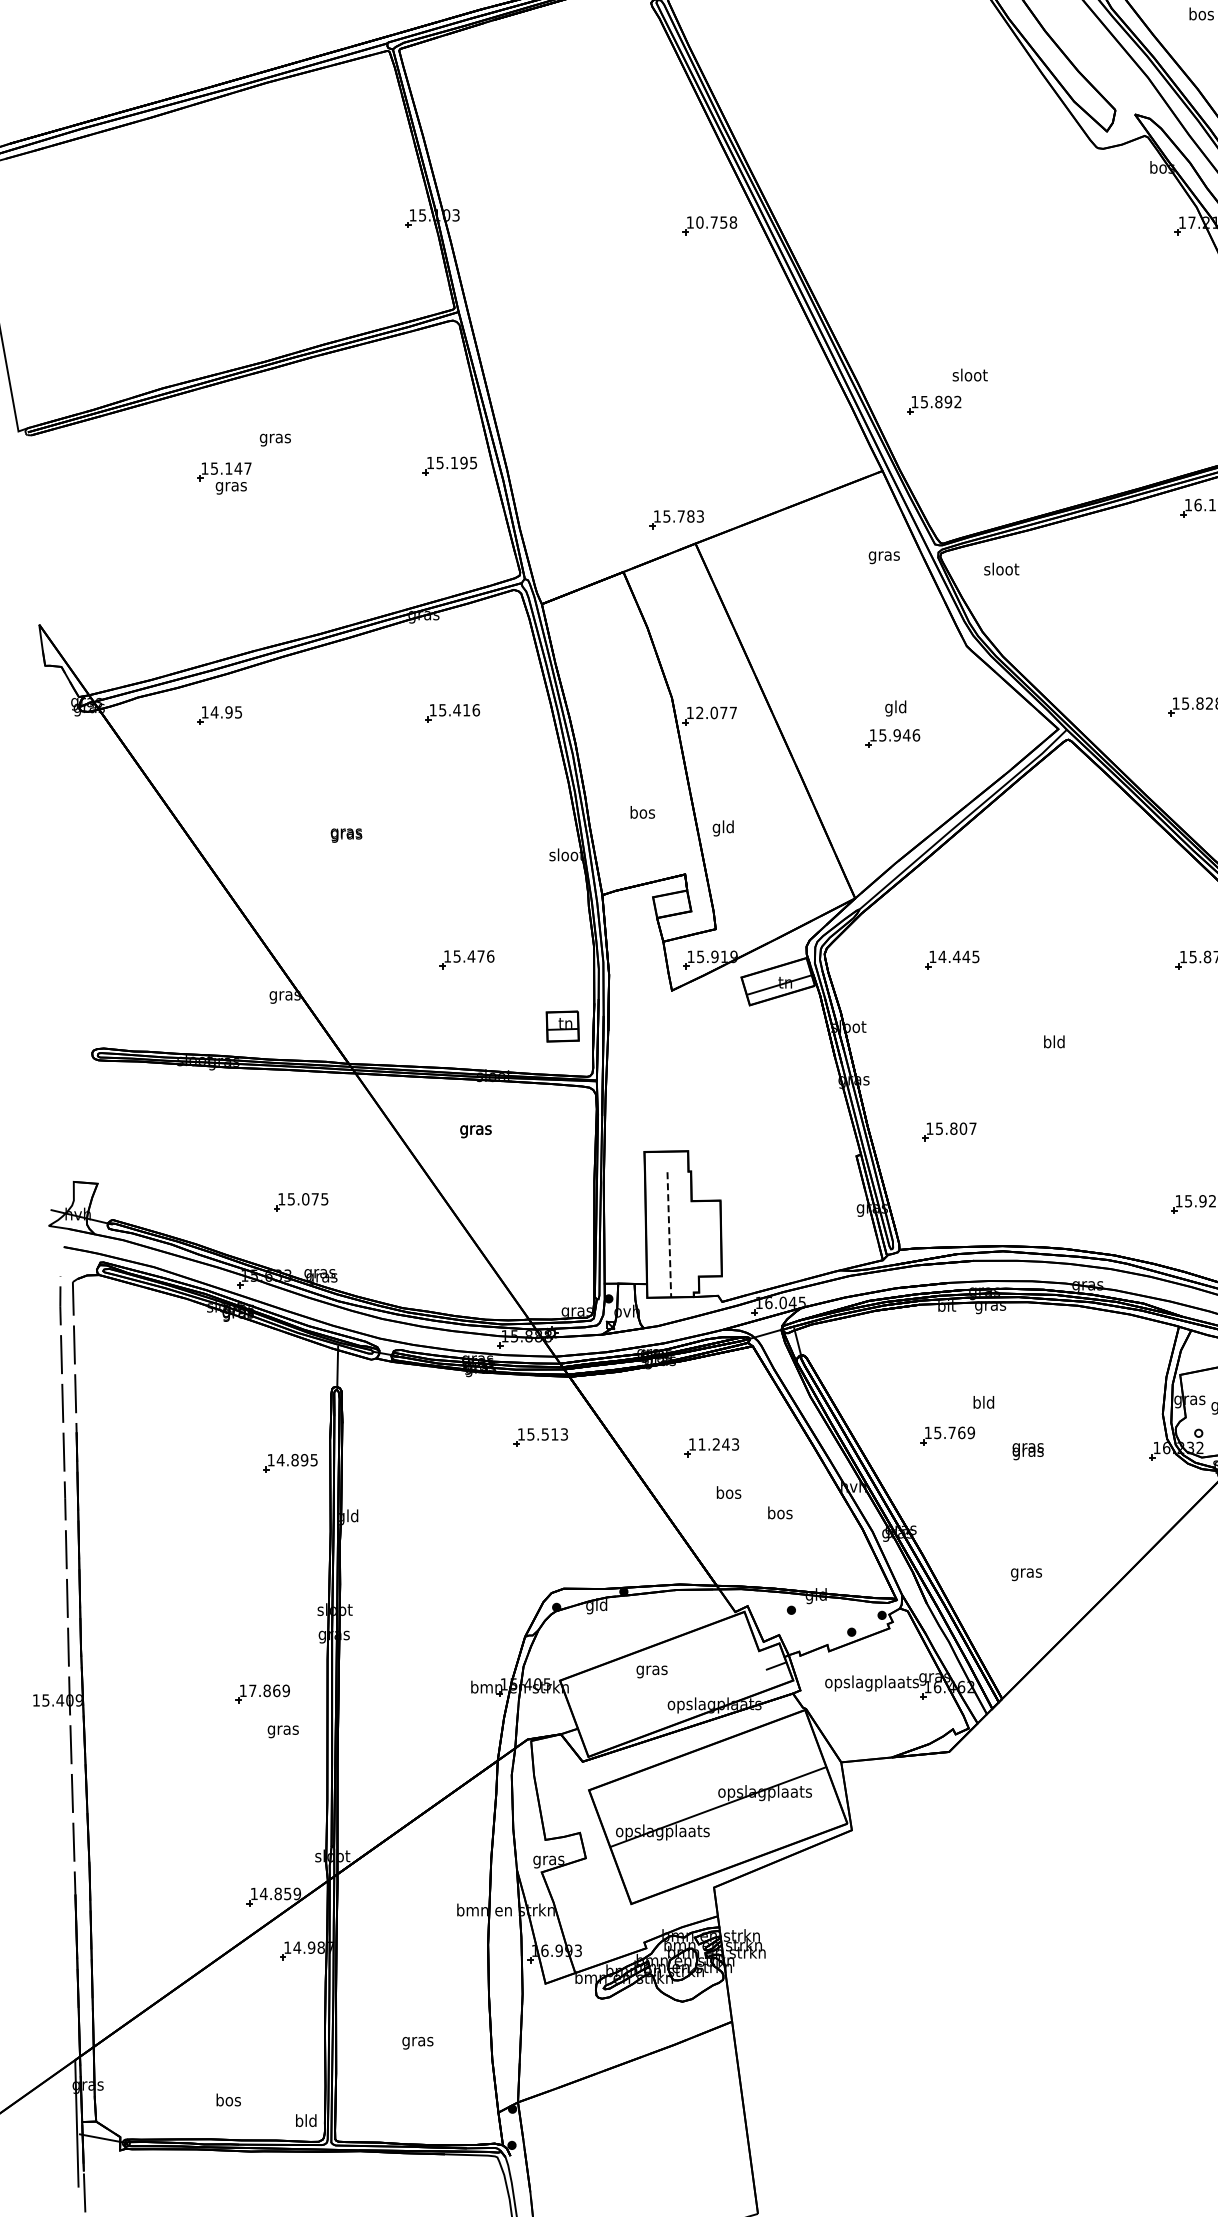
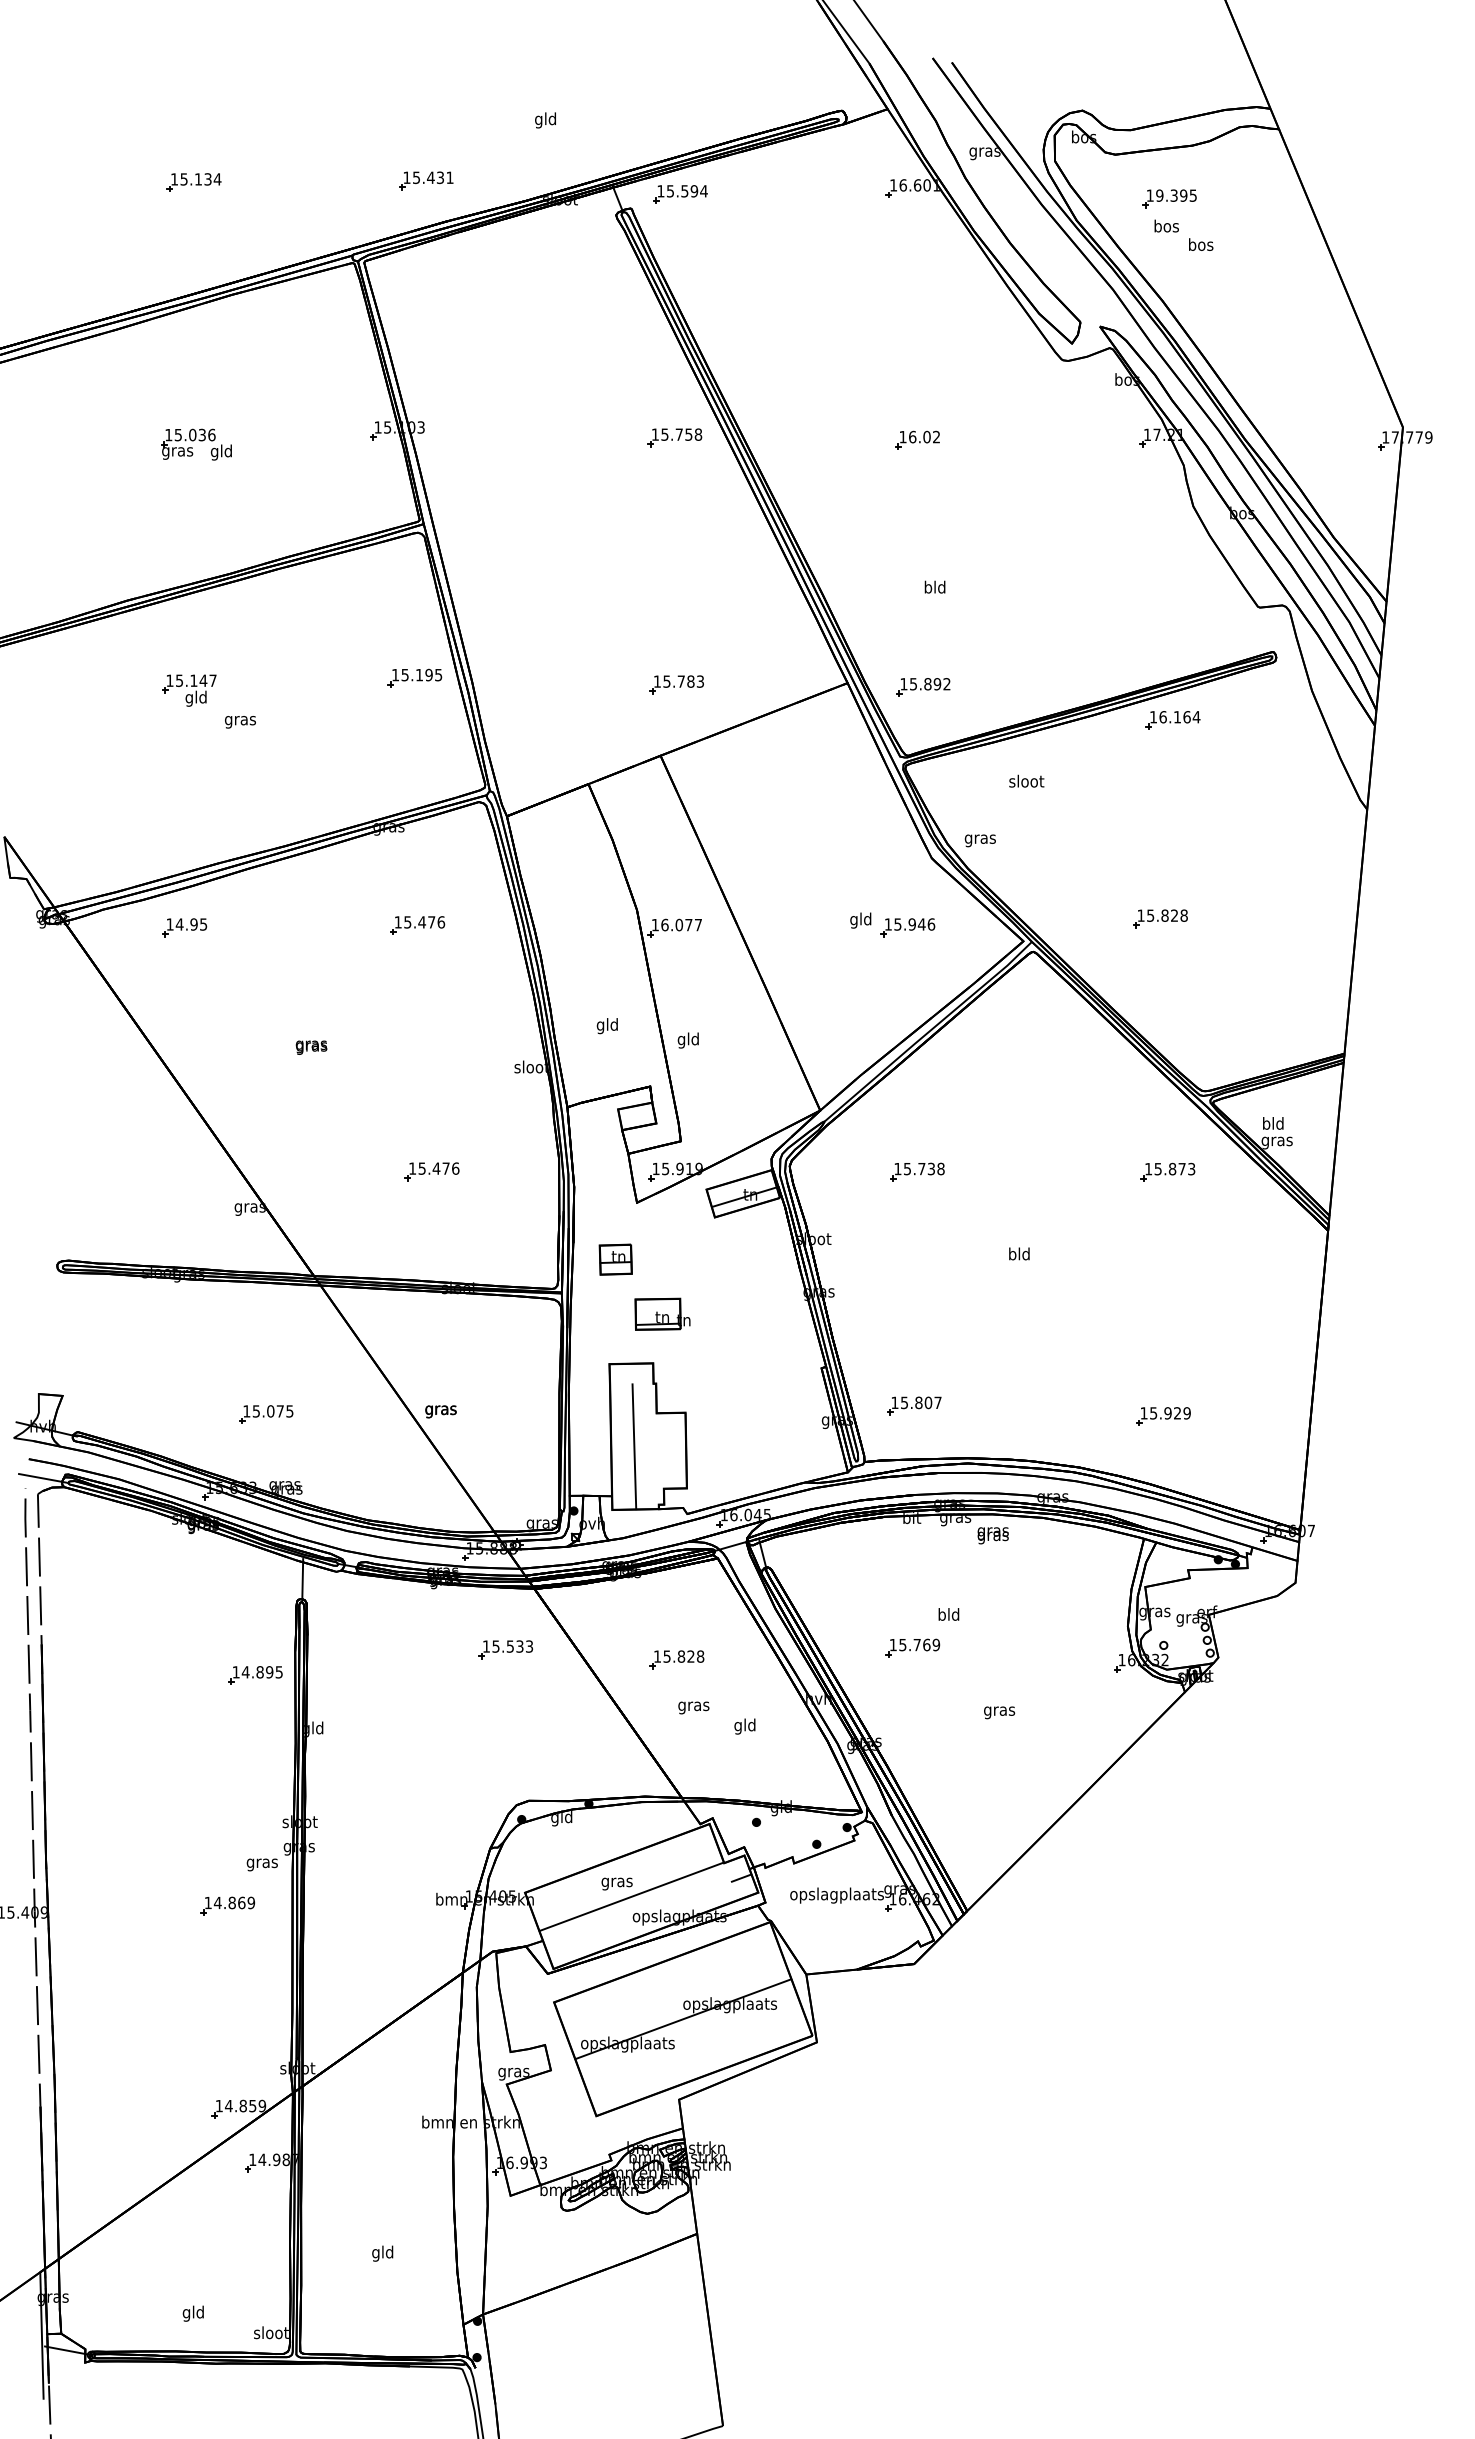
text: (699, 222) -> (664, 434), 10.758 -> 15.758
part: (952, 227) -> (917, 439), added
part: (231, 232) -> (196, 444), added
text: (969, 374) -> (934, 586), sloot -> bld
part: (934, 405) -> (923, 687), moved
text: (275, 440) -> (240, 722), moved
text: (230, 486) -> (195, 698), gras -> gld
part: (676, 519) -> (676, 684), moved
text: (883, 557) -> (979, 840), moved
text: (1001, 568) -> (1026, 780), moved
text: (466, 710) -> (431, 922), 15.416 -> 15.476
text: (699, 712) -> (664, 924), 12.077 -> 16.077
part: (892, 738) -> (907, 927), moved
text: (642, 814) -> (607, 1026), bos -> gld
text: (958, 956) -> (923, 1168), 14.445 -> 15.738
part: (562, 1026) -> (615, 1259), moved
part: (697, 1101) -> (662, 1313), added
text: (475, 1131) -> (440, 1411), moved
part: (949, 1131) -> (914, 1405), moved
line: (669, 1235) -> (634, 1447), dashed -> solid
line: (77, 1266) -> (42, 1478), added
text: (554, 1434) -> (519, 1646), 15.513 -> 15.533
text: (718, 1444) -> (683, 1656), 11.243 -> 15.828
text: (1027, 1451) -> (992, 1535), moved
text: (728, 1494) -> (693, 1706), bos -> gras
text: (780, 1514) -> (745, 1726), bos -> gld
text: (1026, 1574) -> (999, 1712), moved
line: (666, 1684) -> (631, 1896), added
text: (252, 1690) -> (217, 1902), 17.869 -> 14.869
text: (282, 1731) -> (261, 1864), moved
text: (417, 2041) -> (382, 2253), gras -> gld
text: (228, 2101) -> (193, 2313), bos -> gld
text: (306, 2120) -> (271, 2332), bld -> sloot

